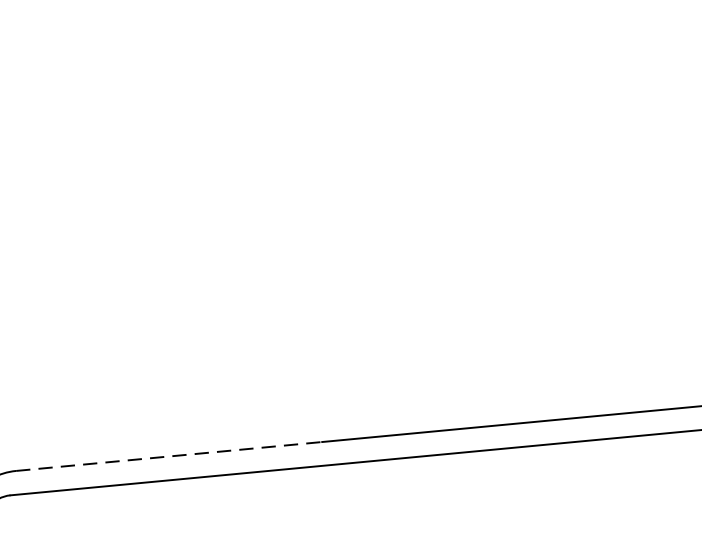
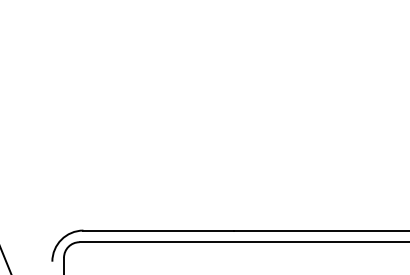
line: (170, 456) -> (159, 230), dashed -> solid

